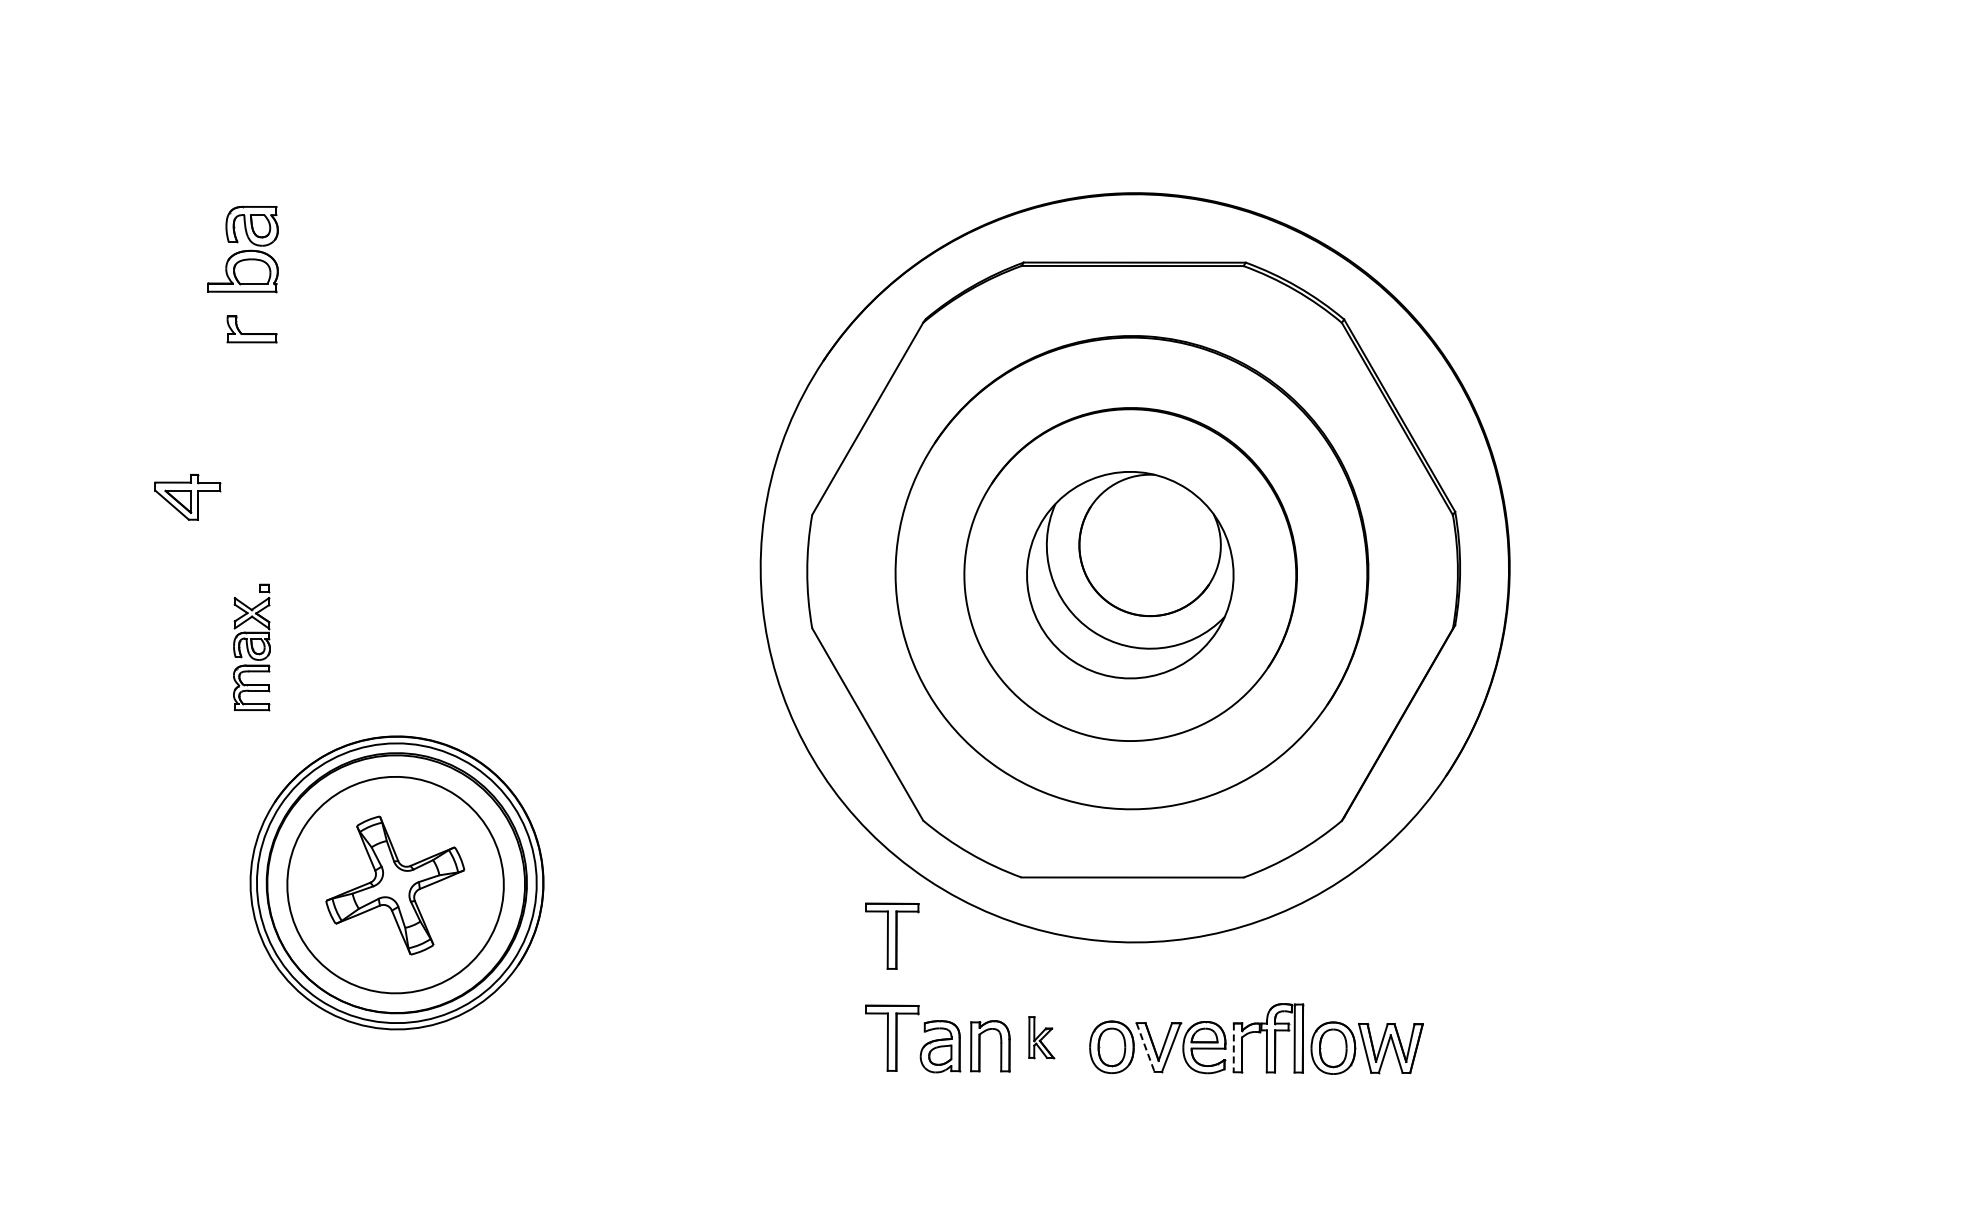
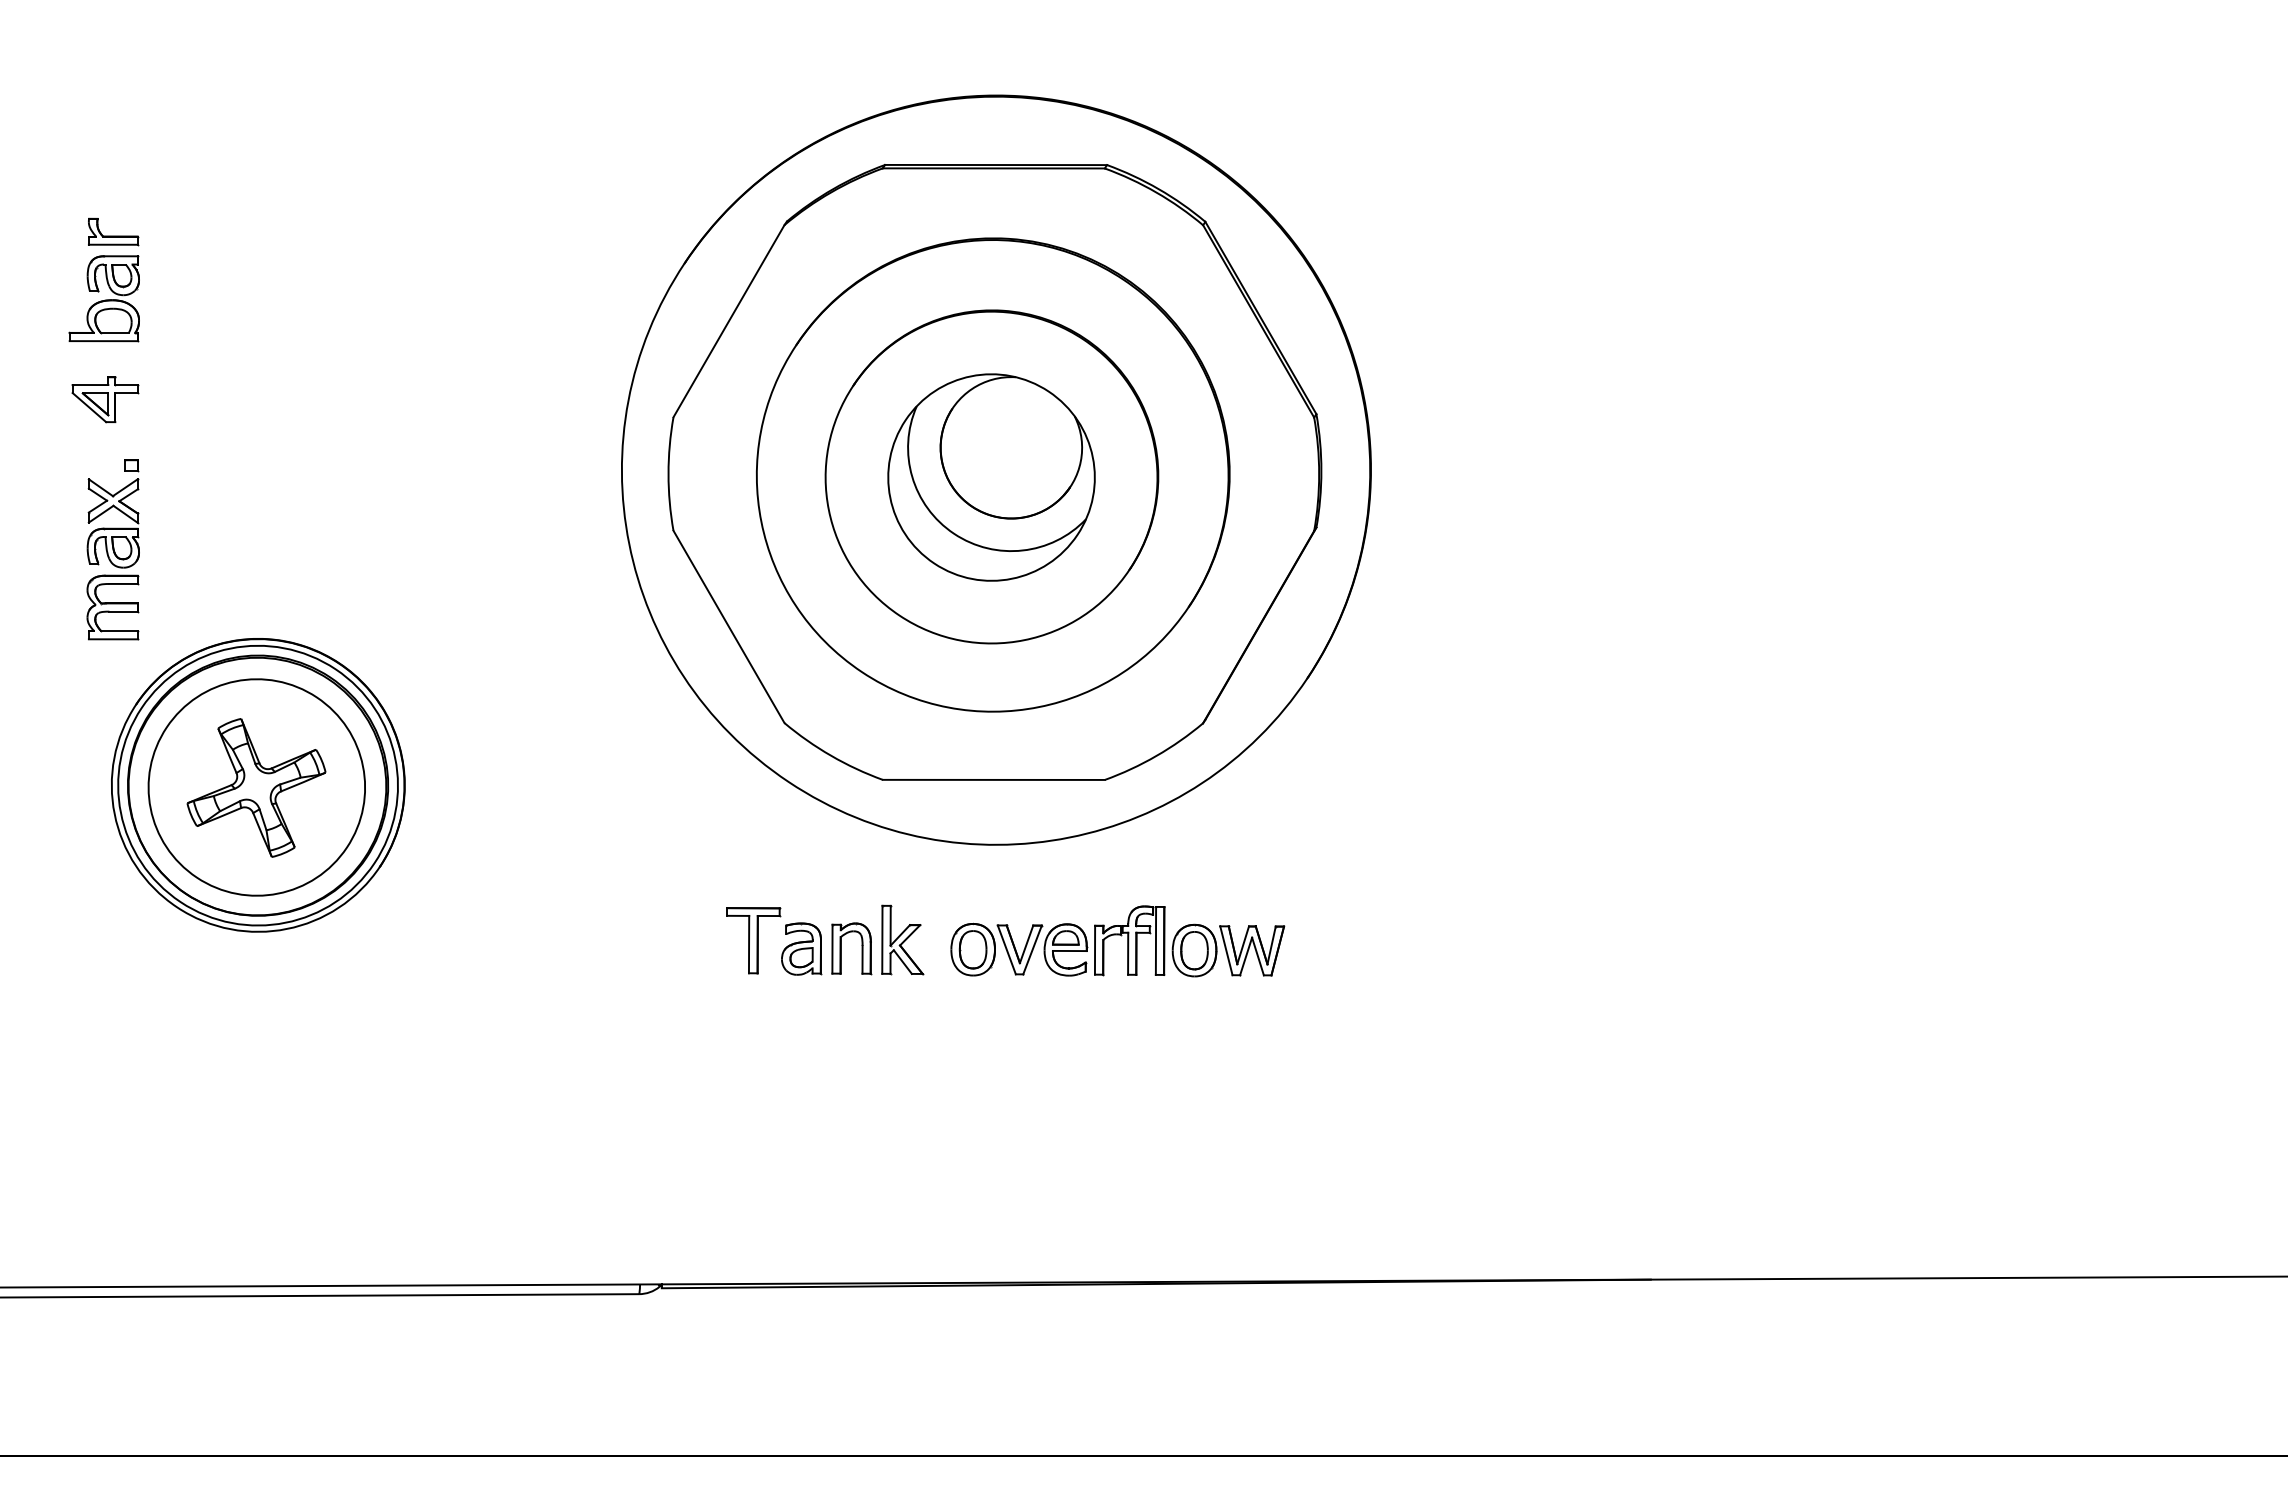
part: (242, 249) -> (103, 298), moved
part: (188, 497) -> (105, 399), moved
part: (251, 647) -> (112, 549), size x1.43
part: (892, 936) -> (753, 838), removed
part: (1041, 1037) -> (902, 939), size x1.67
line: (1146, 1048) -> (1007, 950), dashed -> solid
line: (1234, 1048) -> (1095, 950), dashed -> solid

